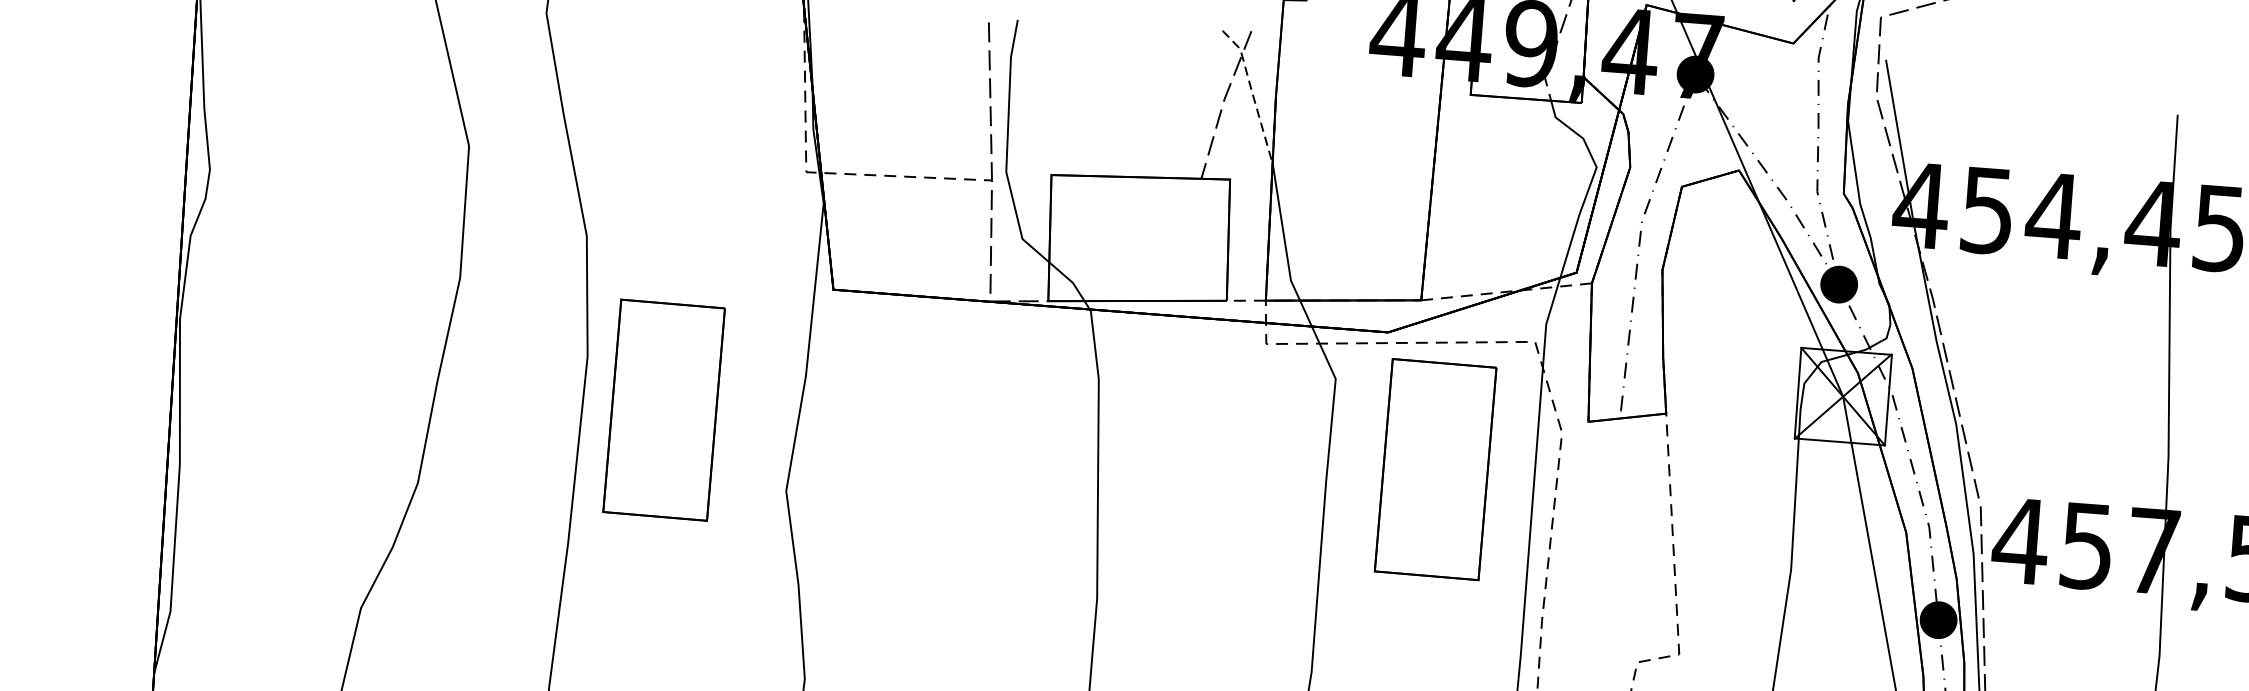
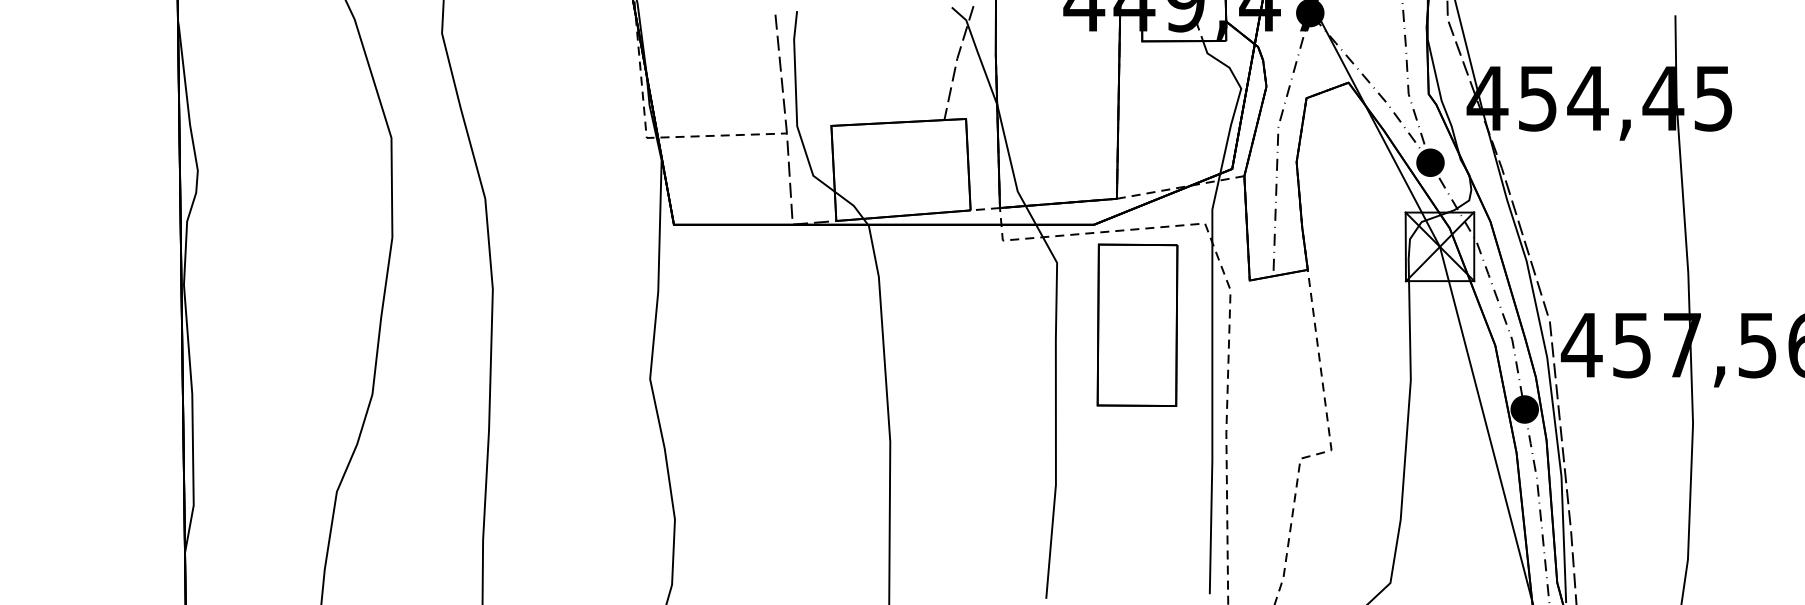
line: (1251, 92) -> (977, 52), dashed -> solid
part: (664, 409) -> (553, 324), removed

